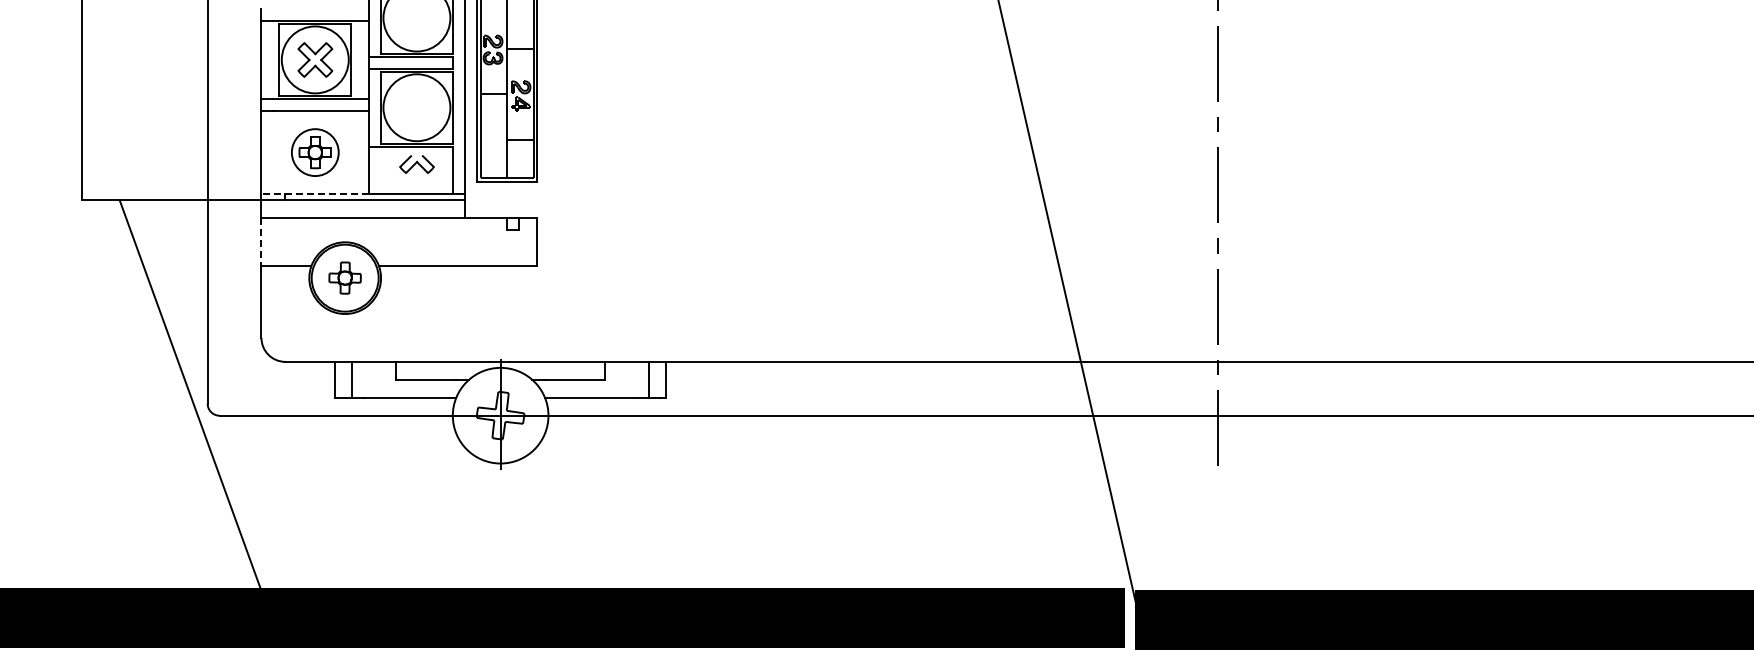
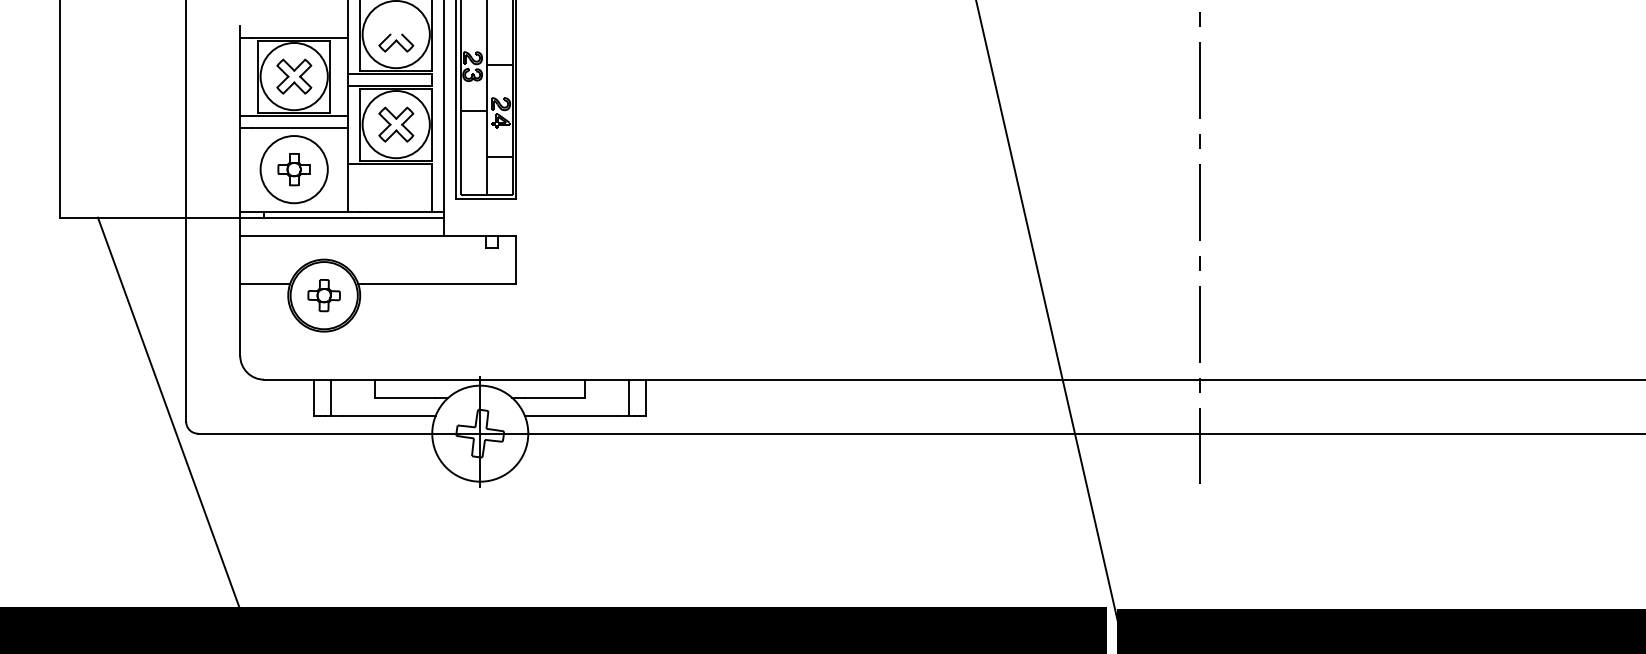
part: (416, 107) -> (395, 124), added
circle: (314, 152) -> (293, 169), size x1.43
part: (416, 164) -> (395, 43), moved
line: (315, 194) -> (294, 211), dashed -> solid
line: (261, 242) -> (240, 259), dashed -> solid

